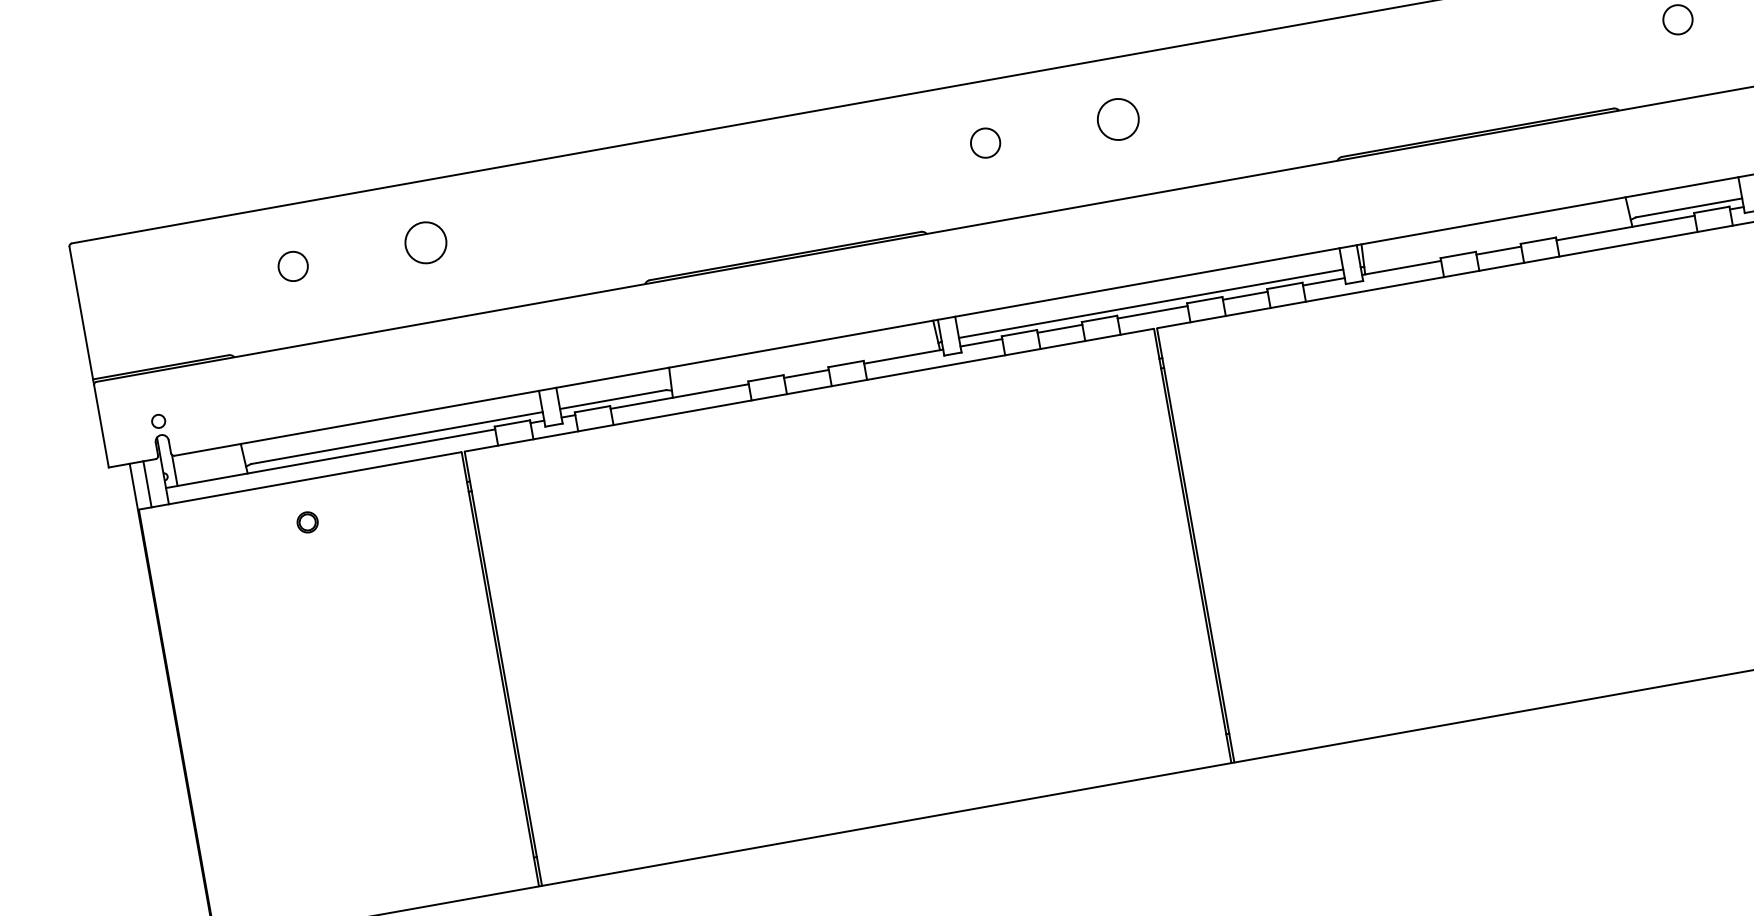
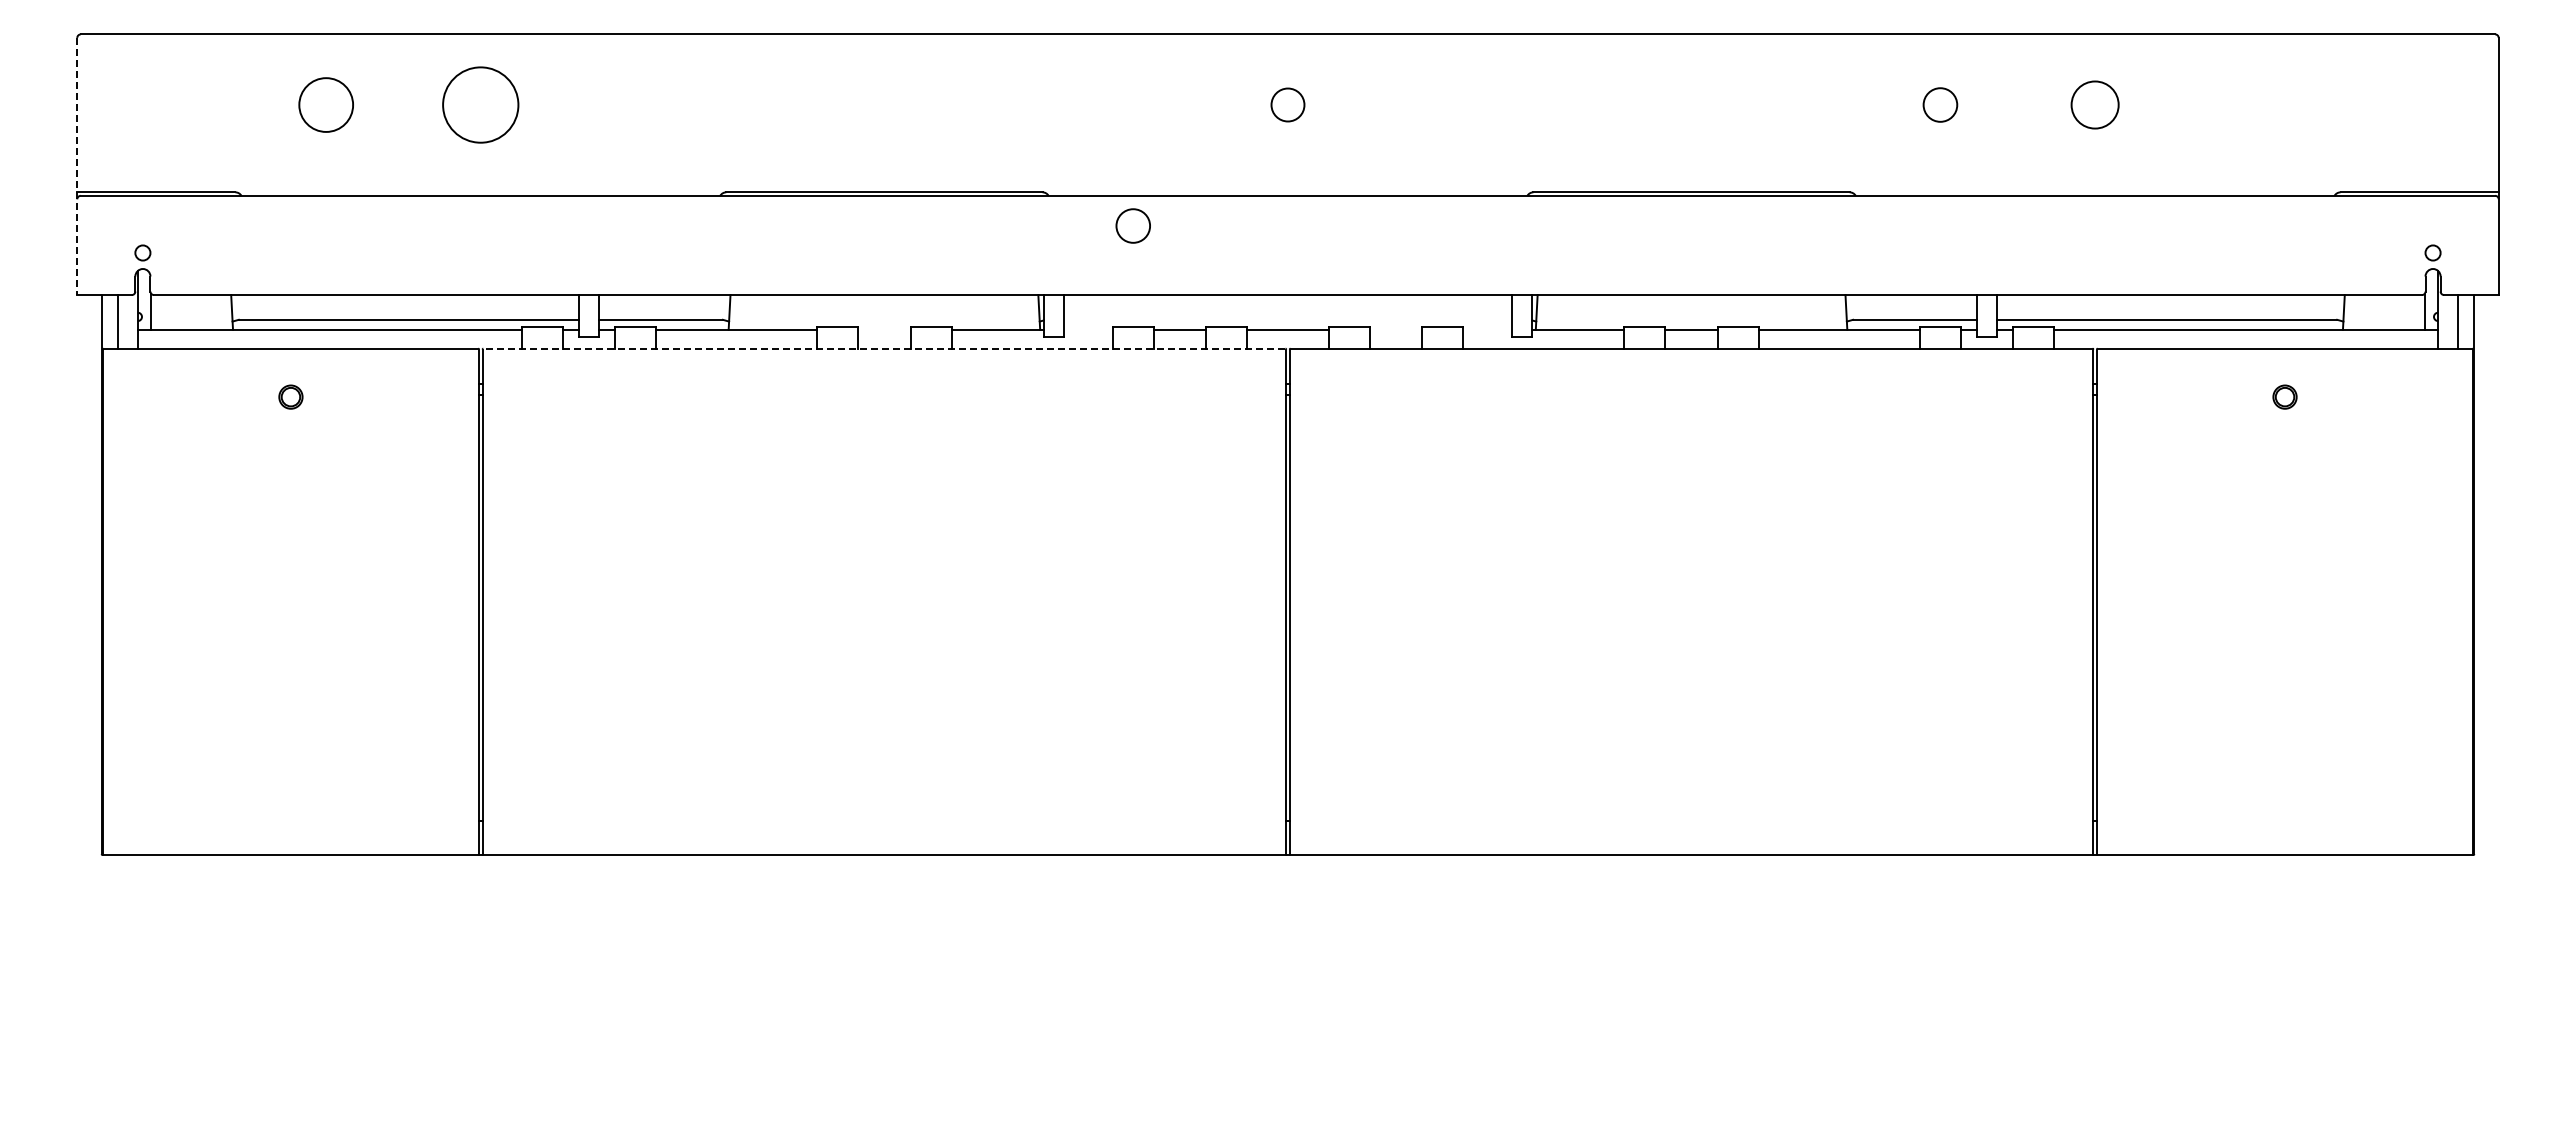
circle: (1117, 119) -> (1287, 104), size x0.7
circle: (984, 142) -> (1132, 225), moved
circle: (425, 242) -> (480, 104), size x1.6
circle: (292, 266) -> (325, 104), size x1.6
line: (1323, 281) -> (1487, 329), removed
line: (1244, 295) -> (1395, 329), removed
line: (1150, 303) -> (1287, 319), removed
line: (981, 342) -> (1088, 329), removed
line: (89, 357) -> (77, 166), solid -> dashed
line: (806, 373) -> (884, 329), removed
line: (808, 390) -> (883, 348), solid -> dashed

